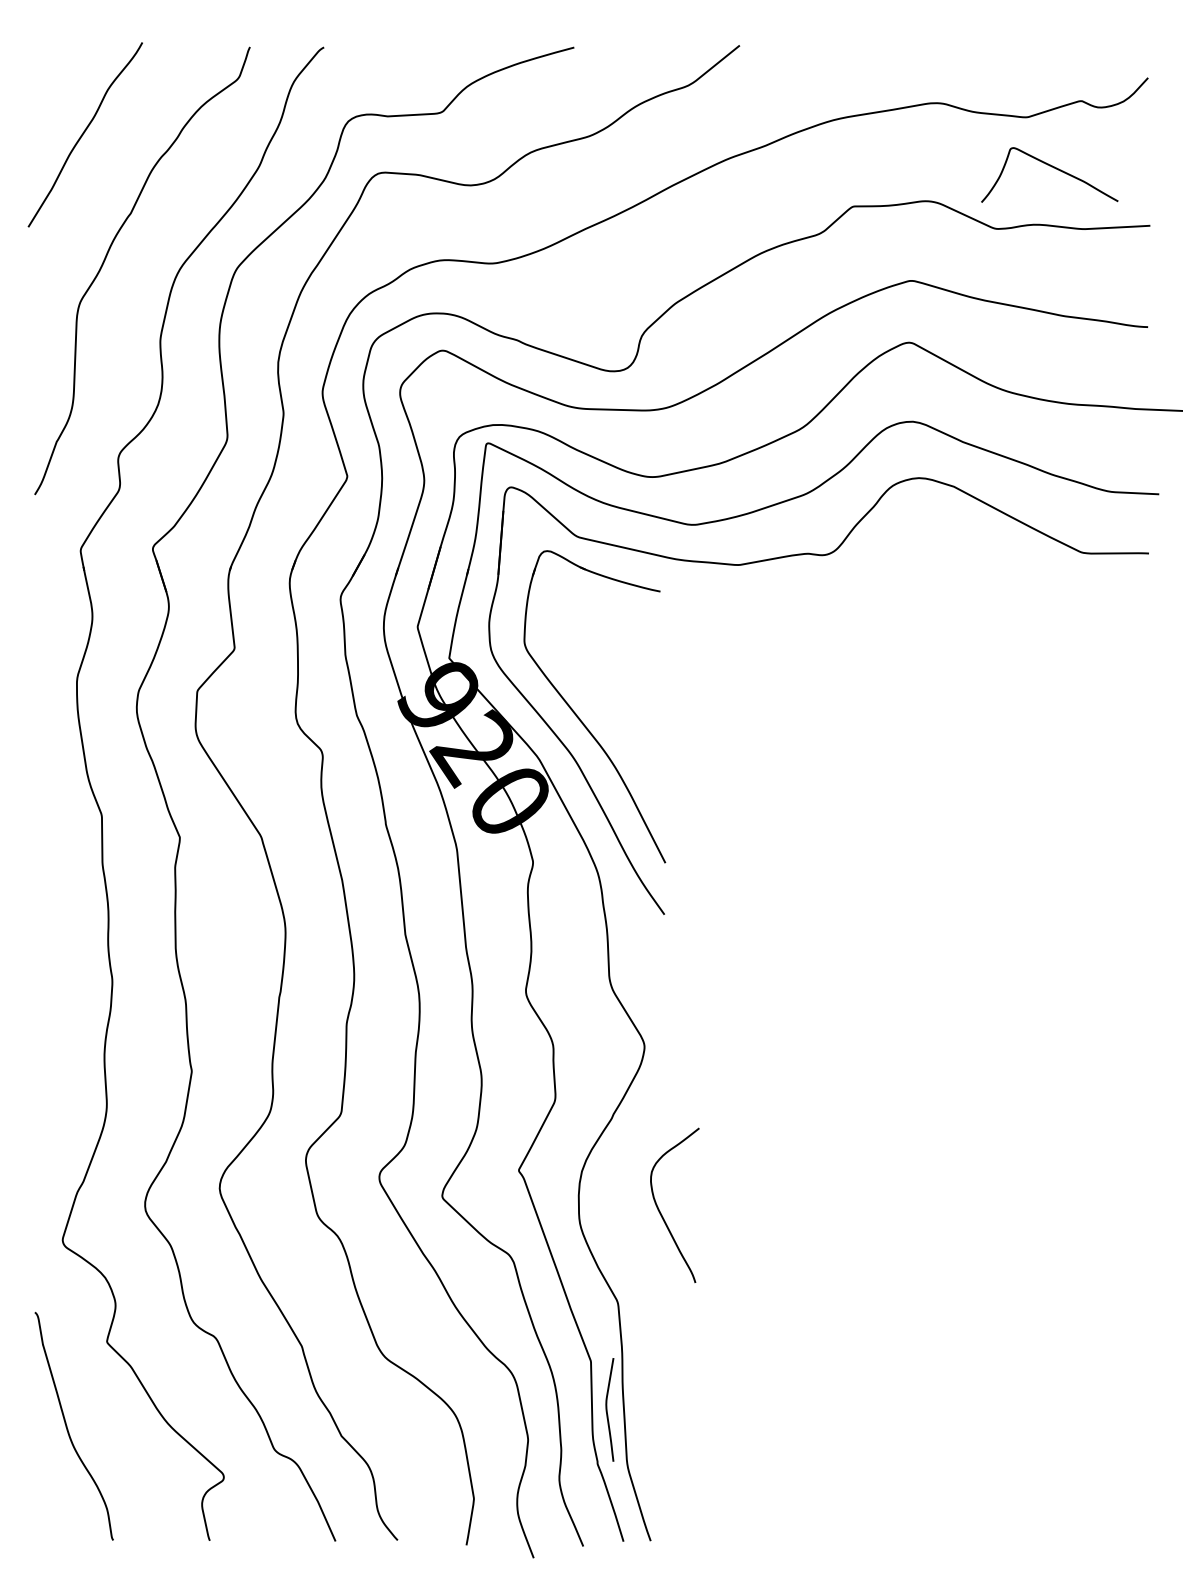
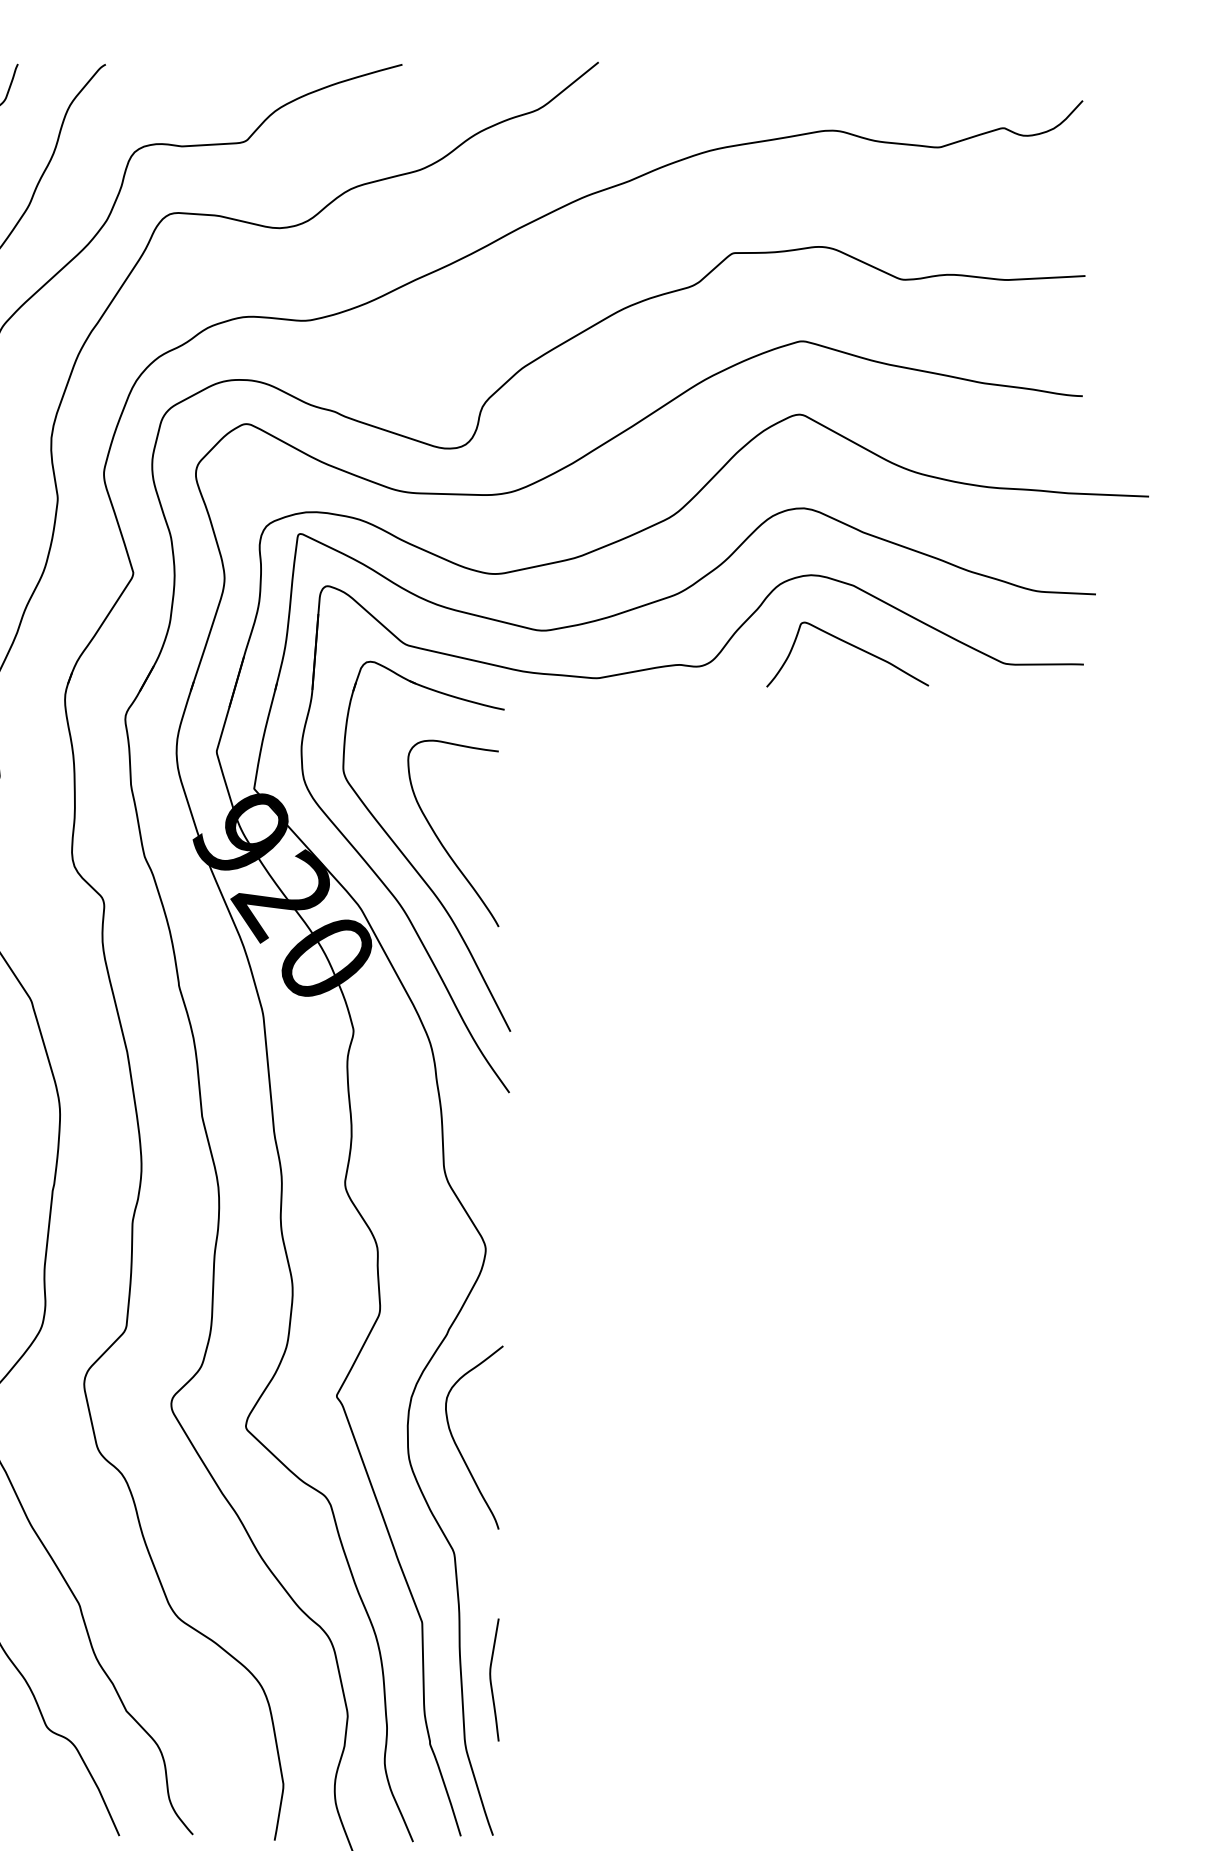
curve: (1053, 168) -> (852, 646), moved
curve: (606, 701) -> (440, 840), added
curve: (660, 1211) -> (457, 1444), moved
curve: (607, 1409) -> (491, 1679), moved

